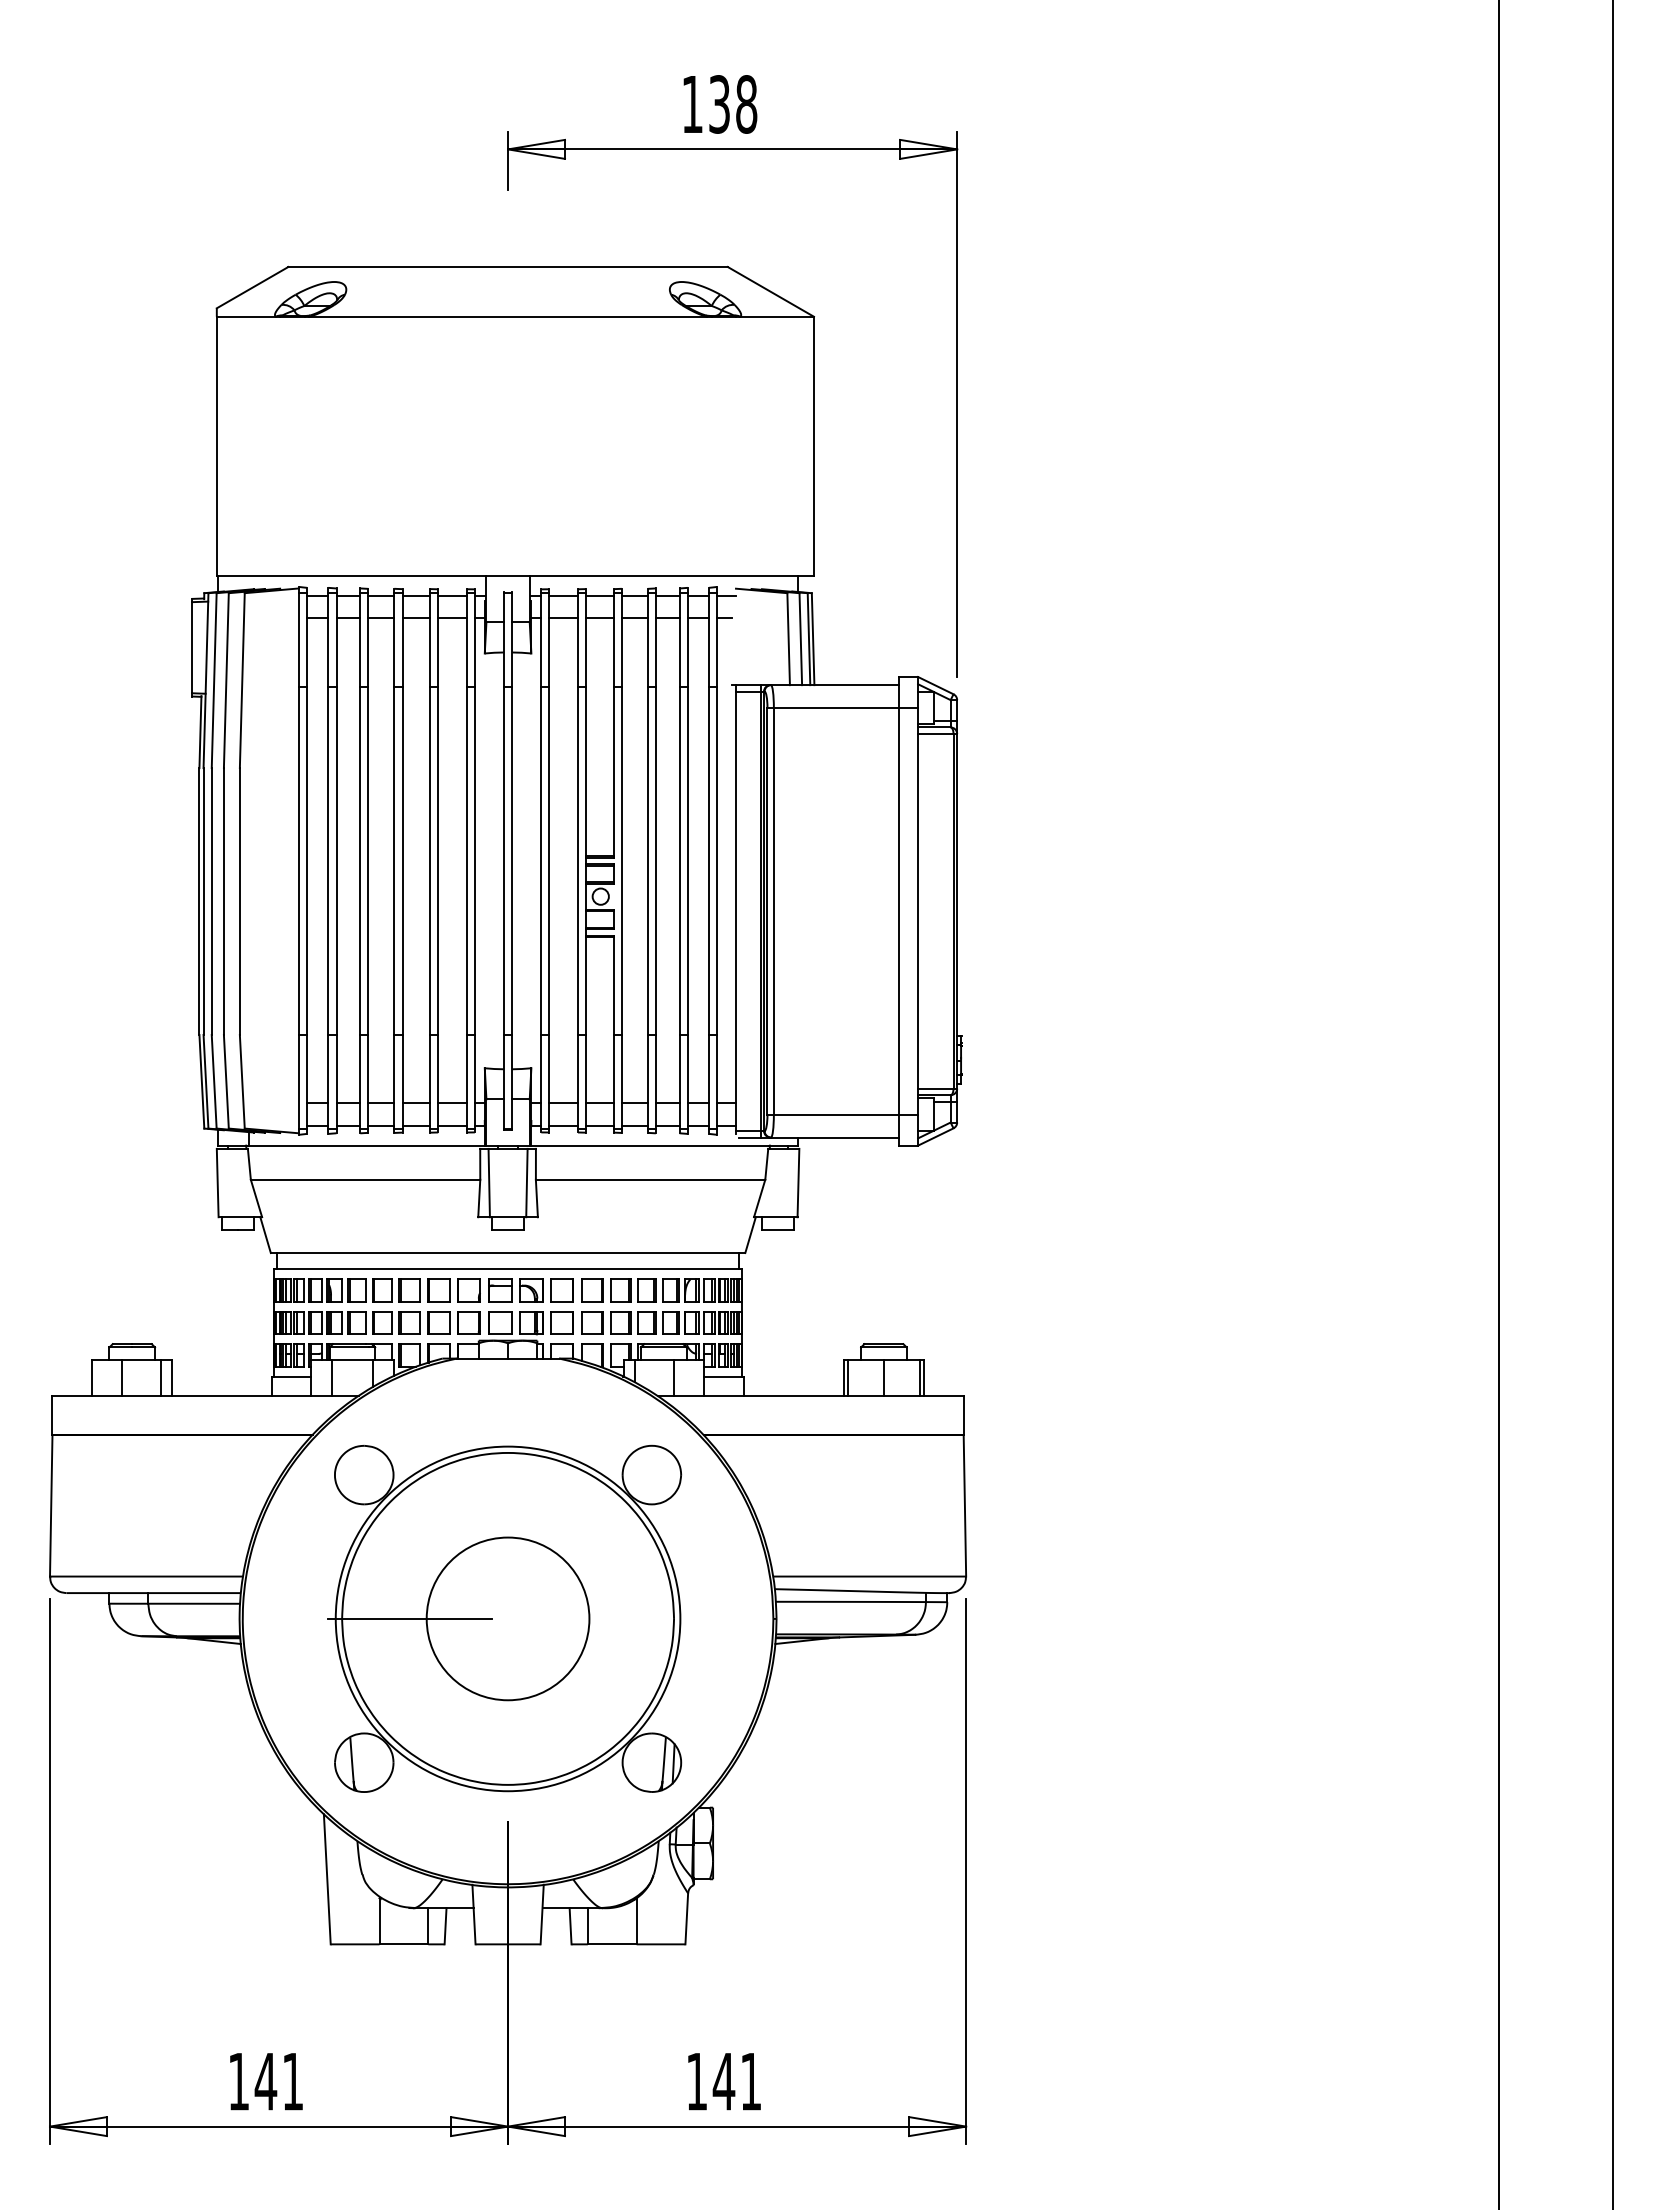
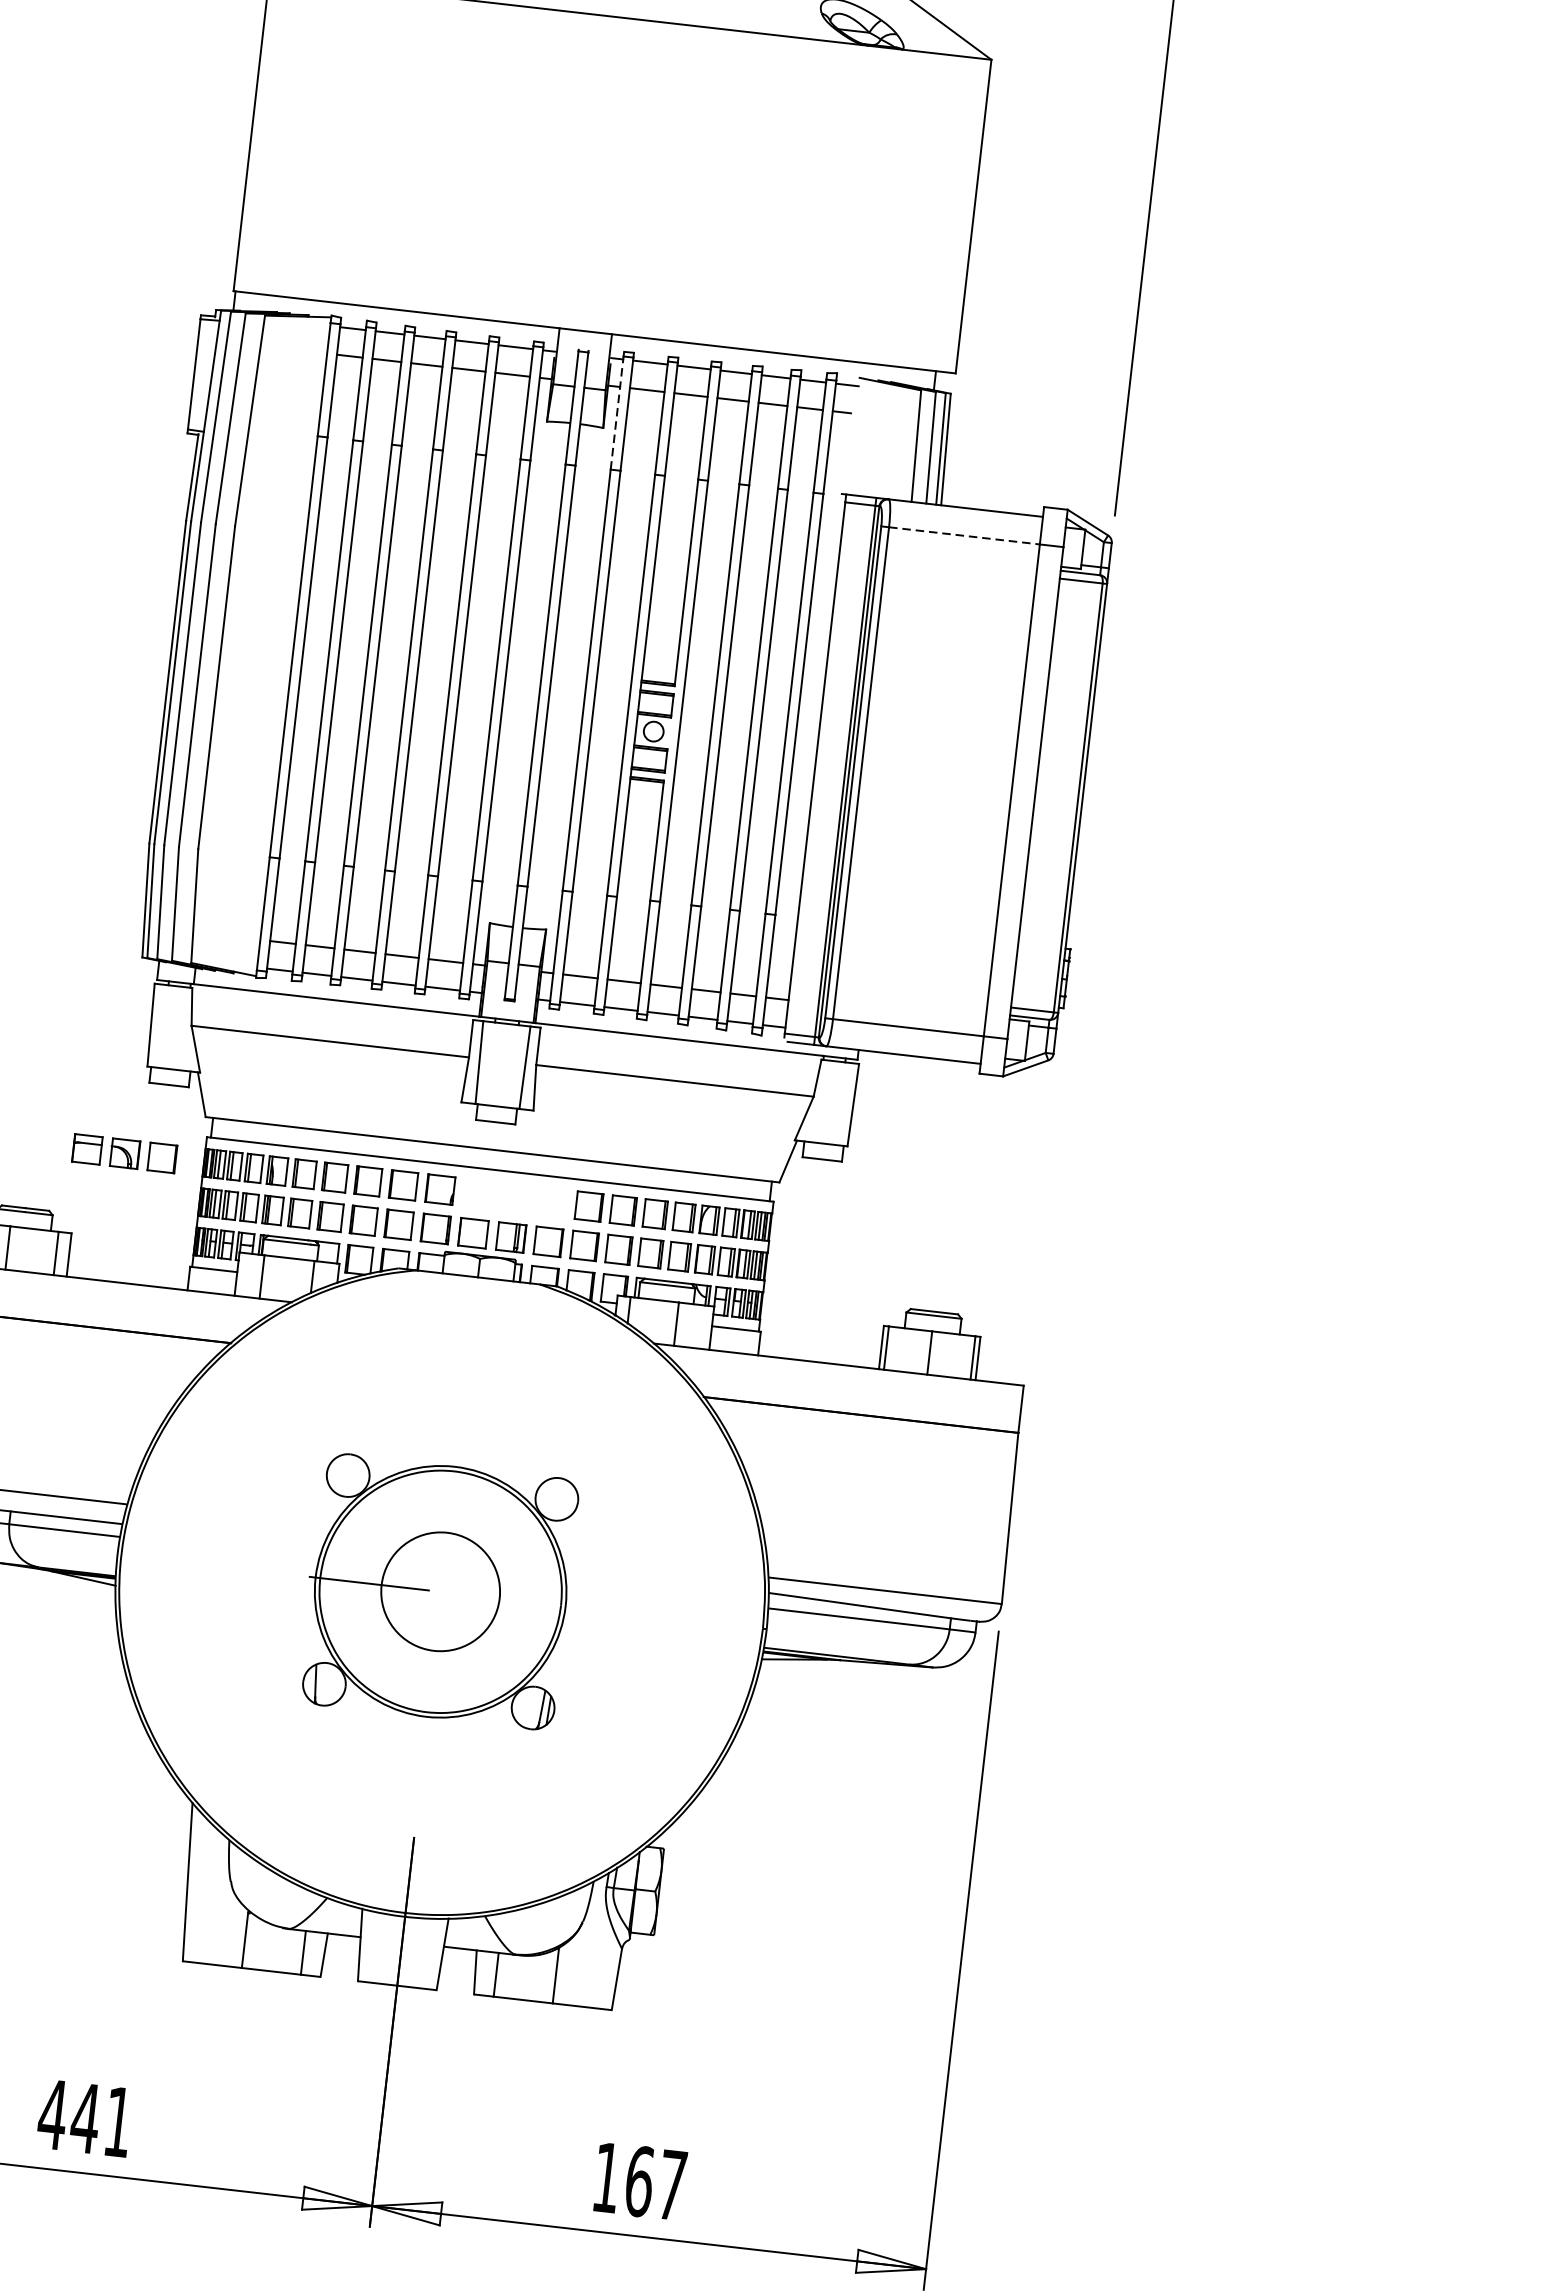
line: (541, 639) -> (617, 412), solid -> dashed
line: (836, 707) -> (964, 535), solid -> dashed
part: (530, 1290) -> (123, 1153), moved
part: (504, 1618) -> (437, 1591), size x0.6
text: (238, 2081) -> (52, 2114), 141 -> 441
text: (736, 2081) -> (654, 2183), 141 -> 167

